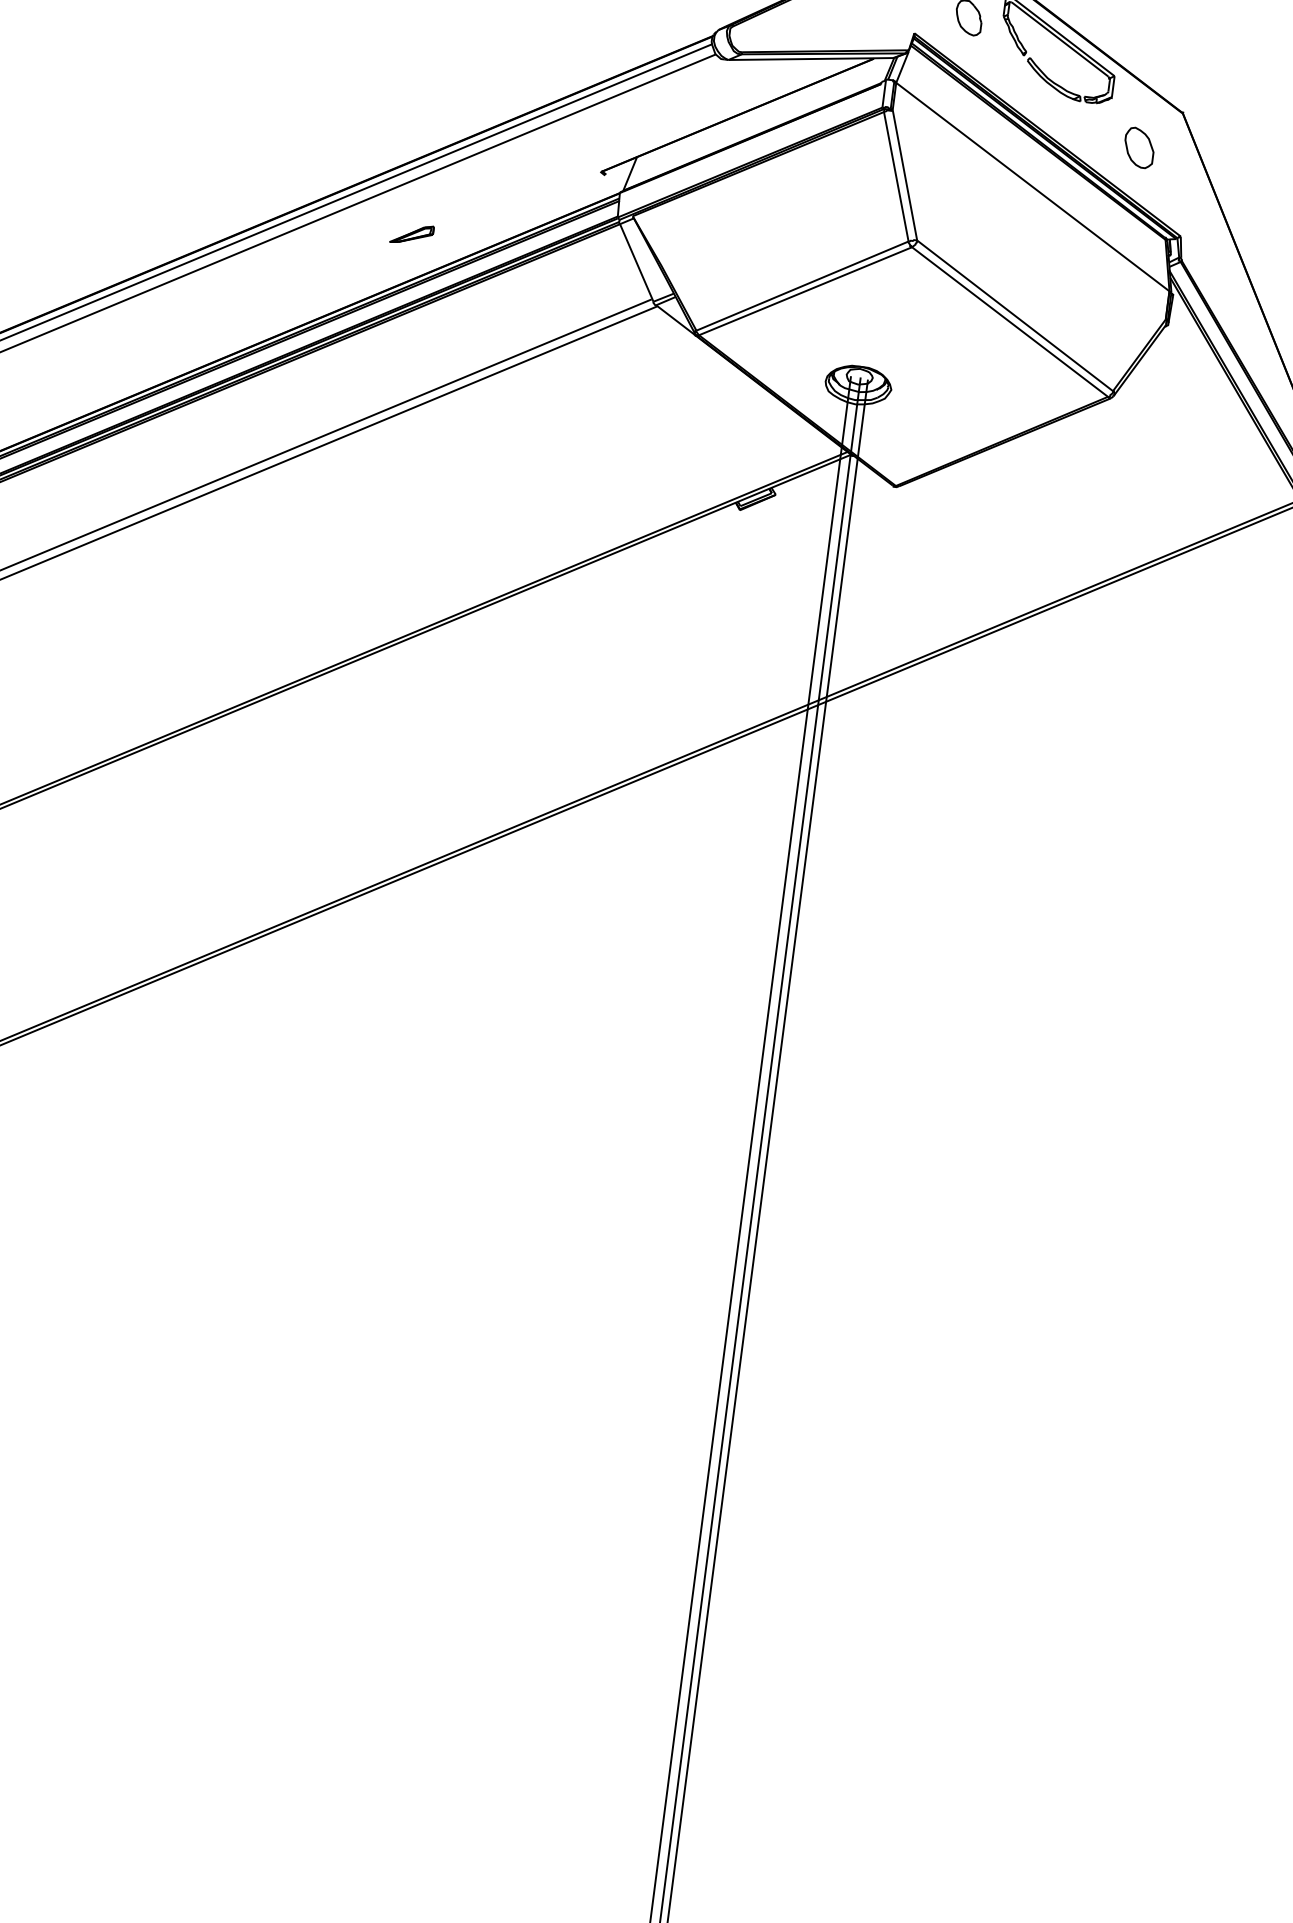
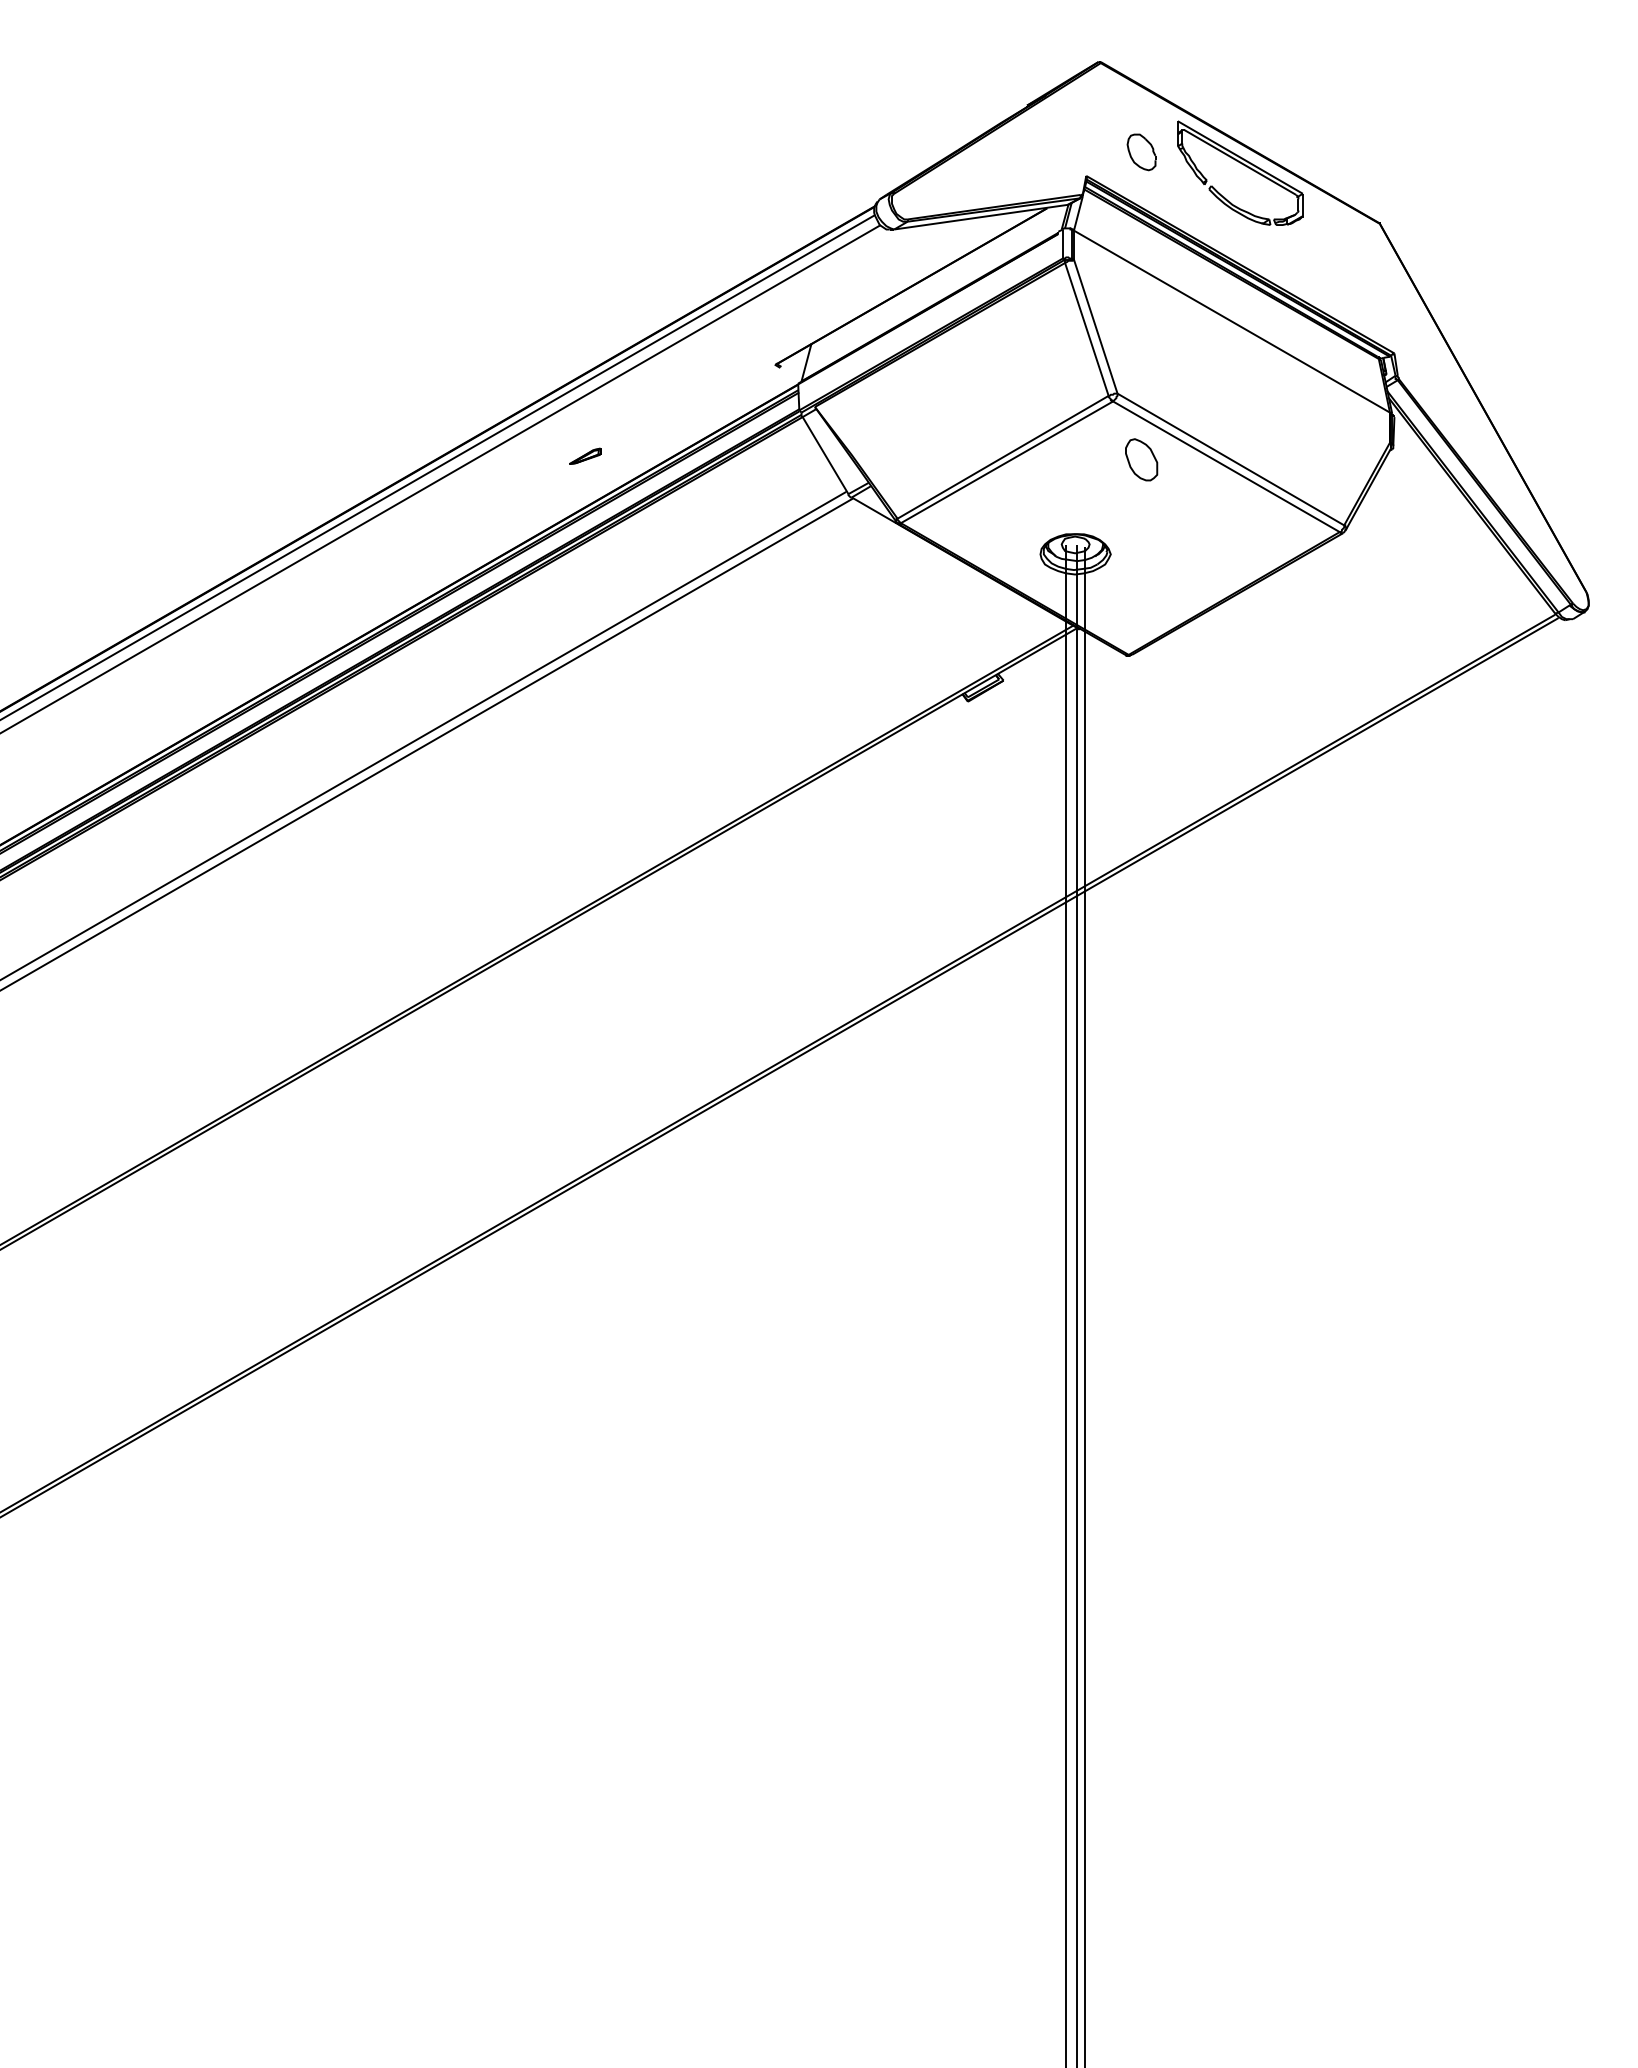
part: (1139, 147) -> (1141, 459), moved
part: (411, 234) -> (584, 456), size x0.7

